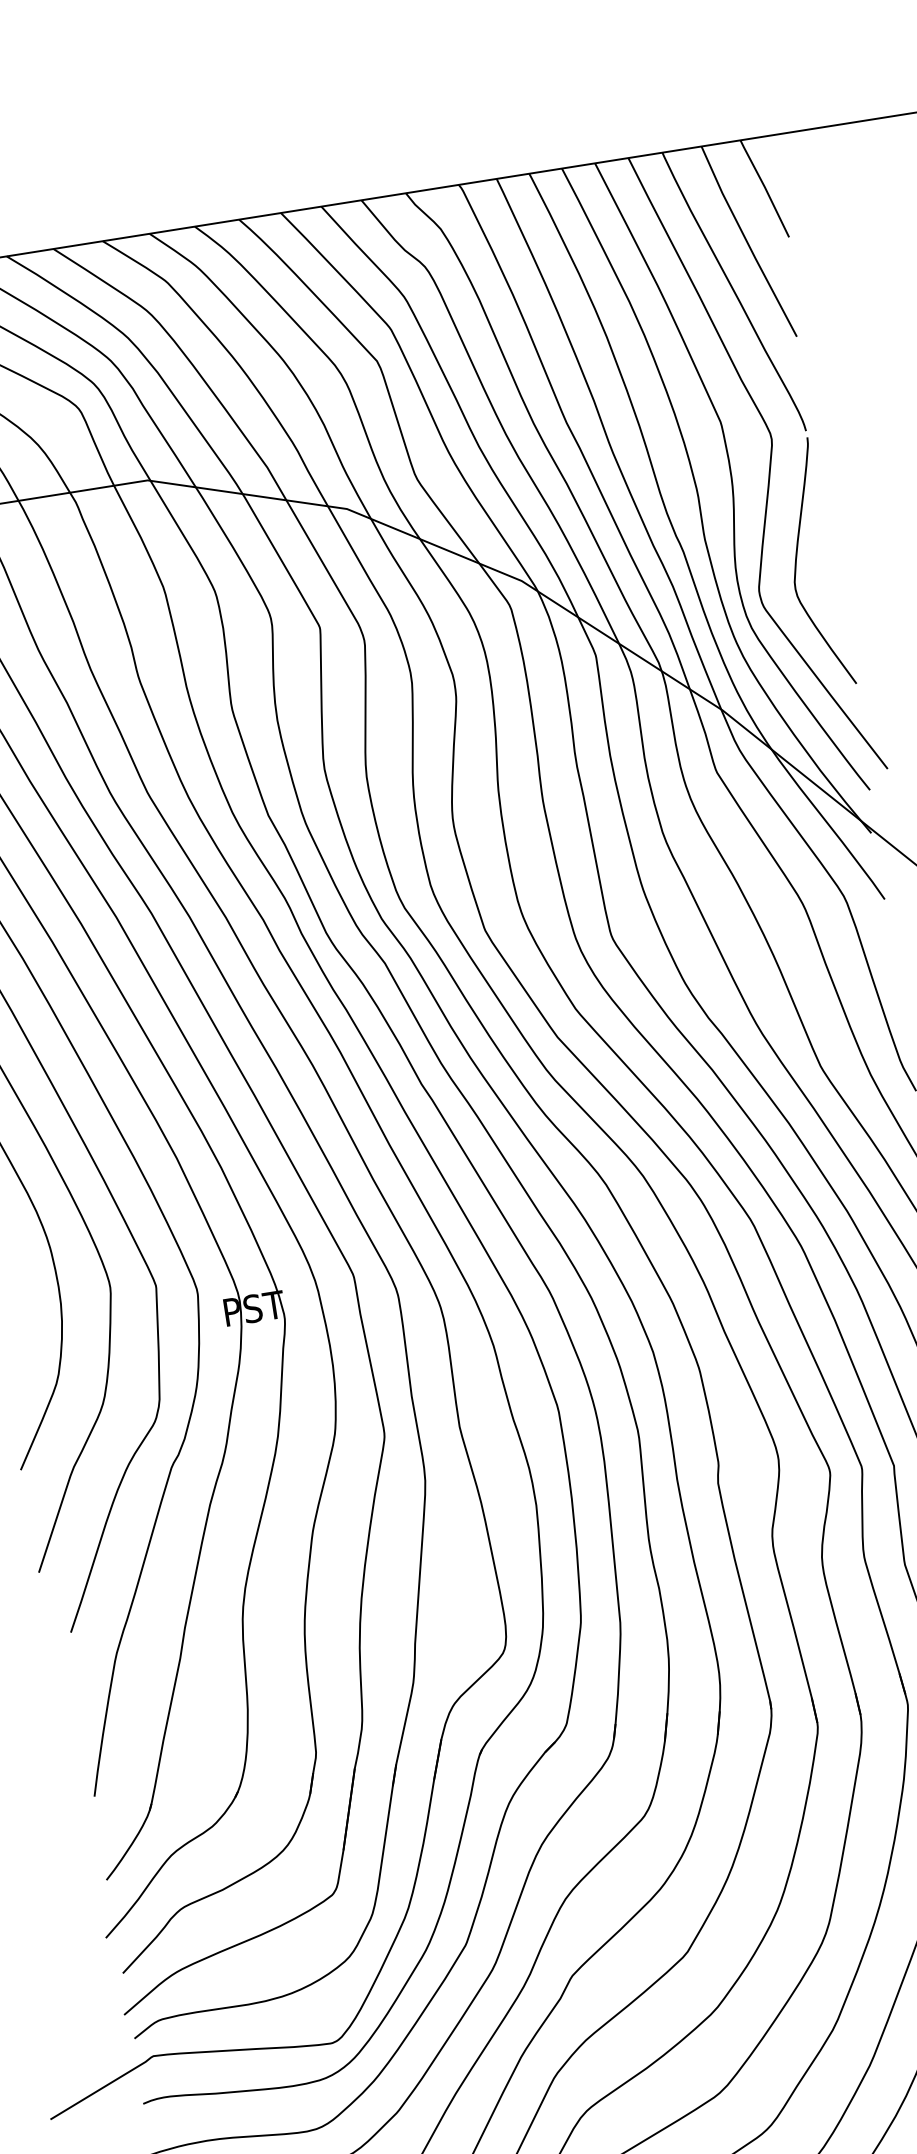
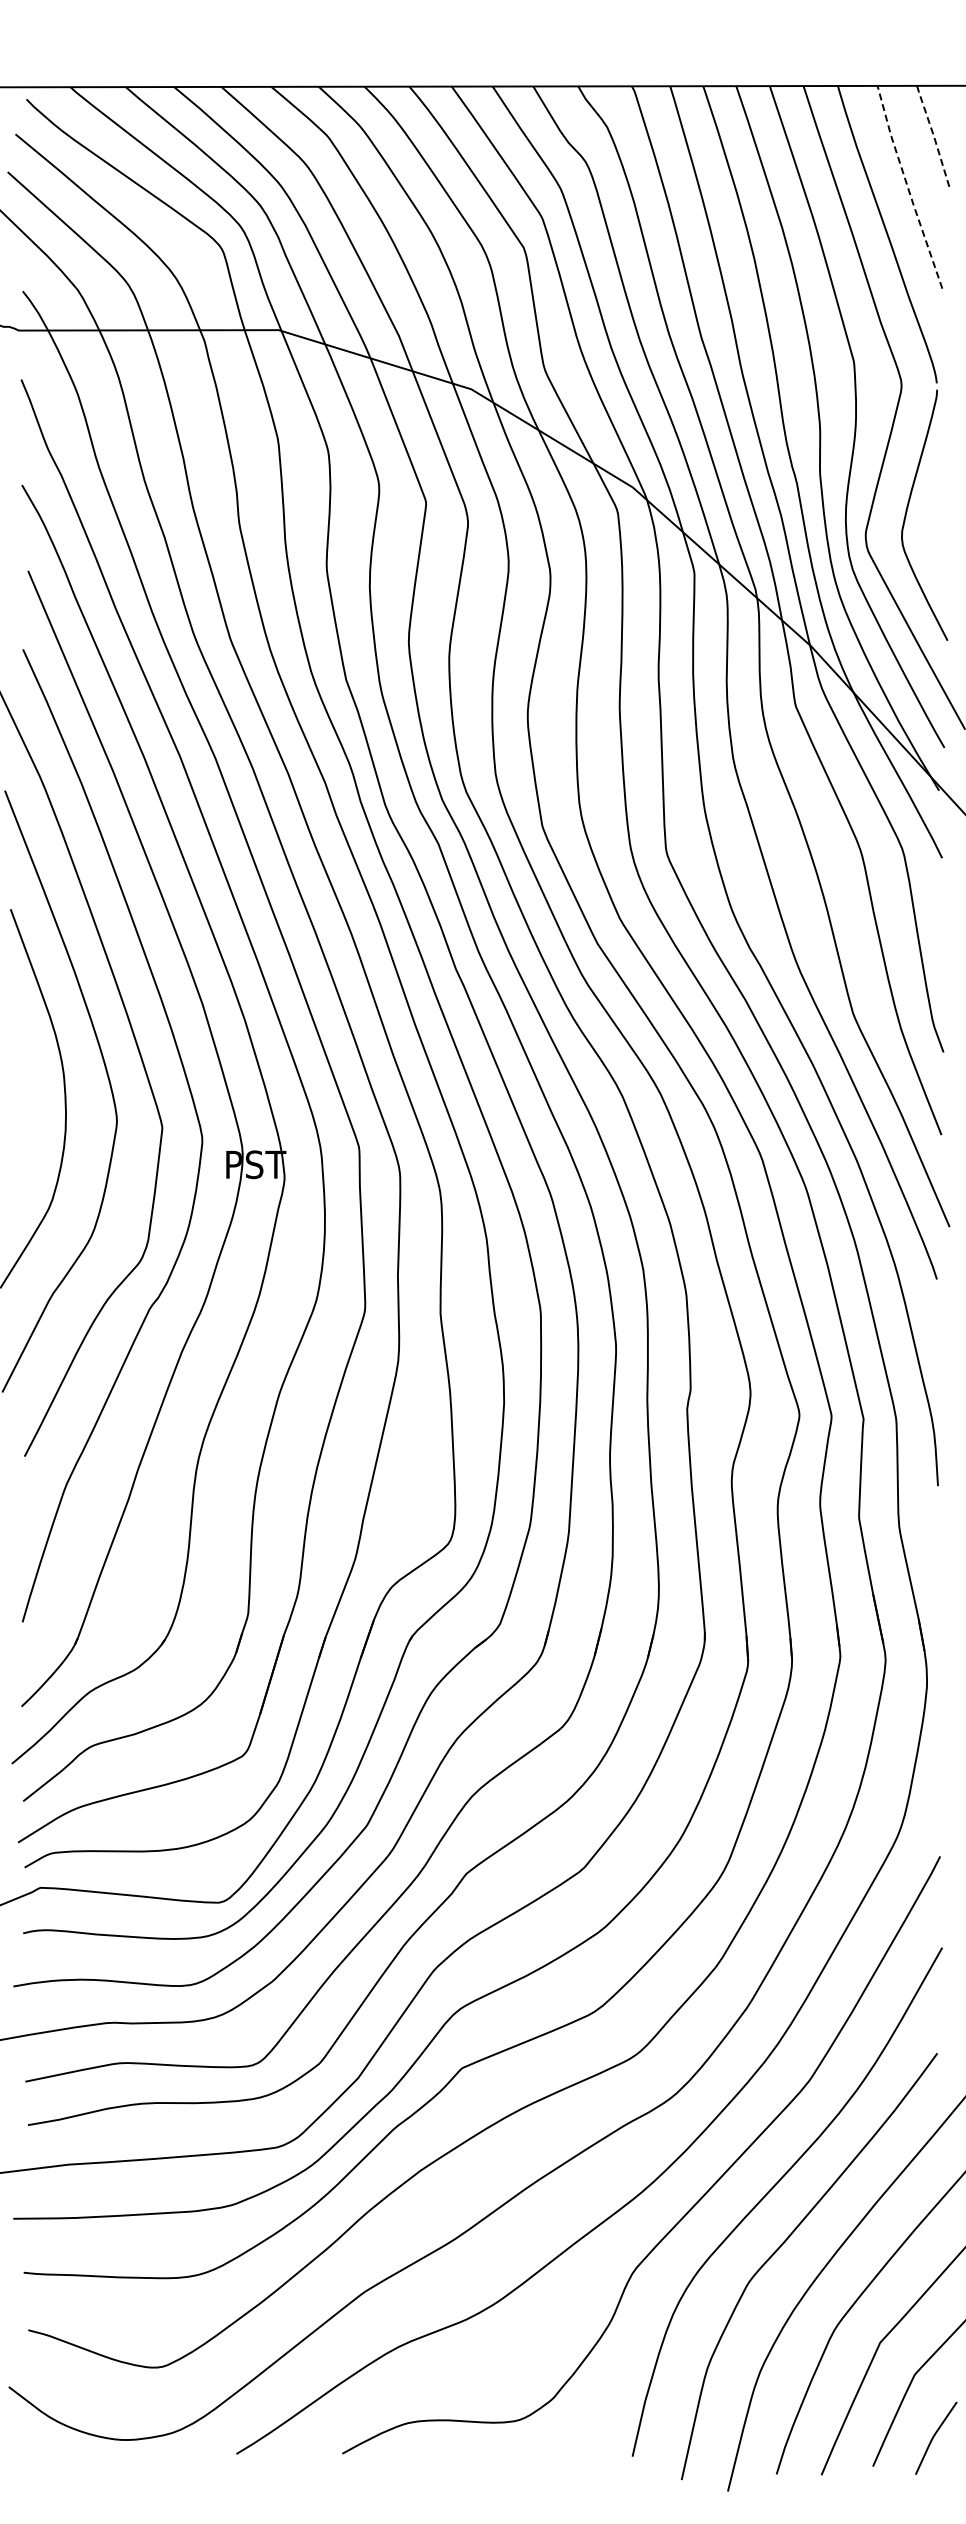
line: (764, 187) -> (933, 136), solid -> dashed
line: (746, 242) -> (907, 187), solid -> dashed

